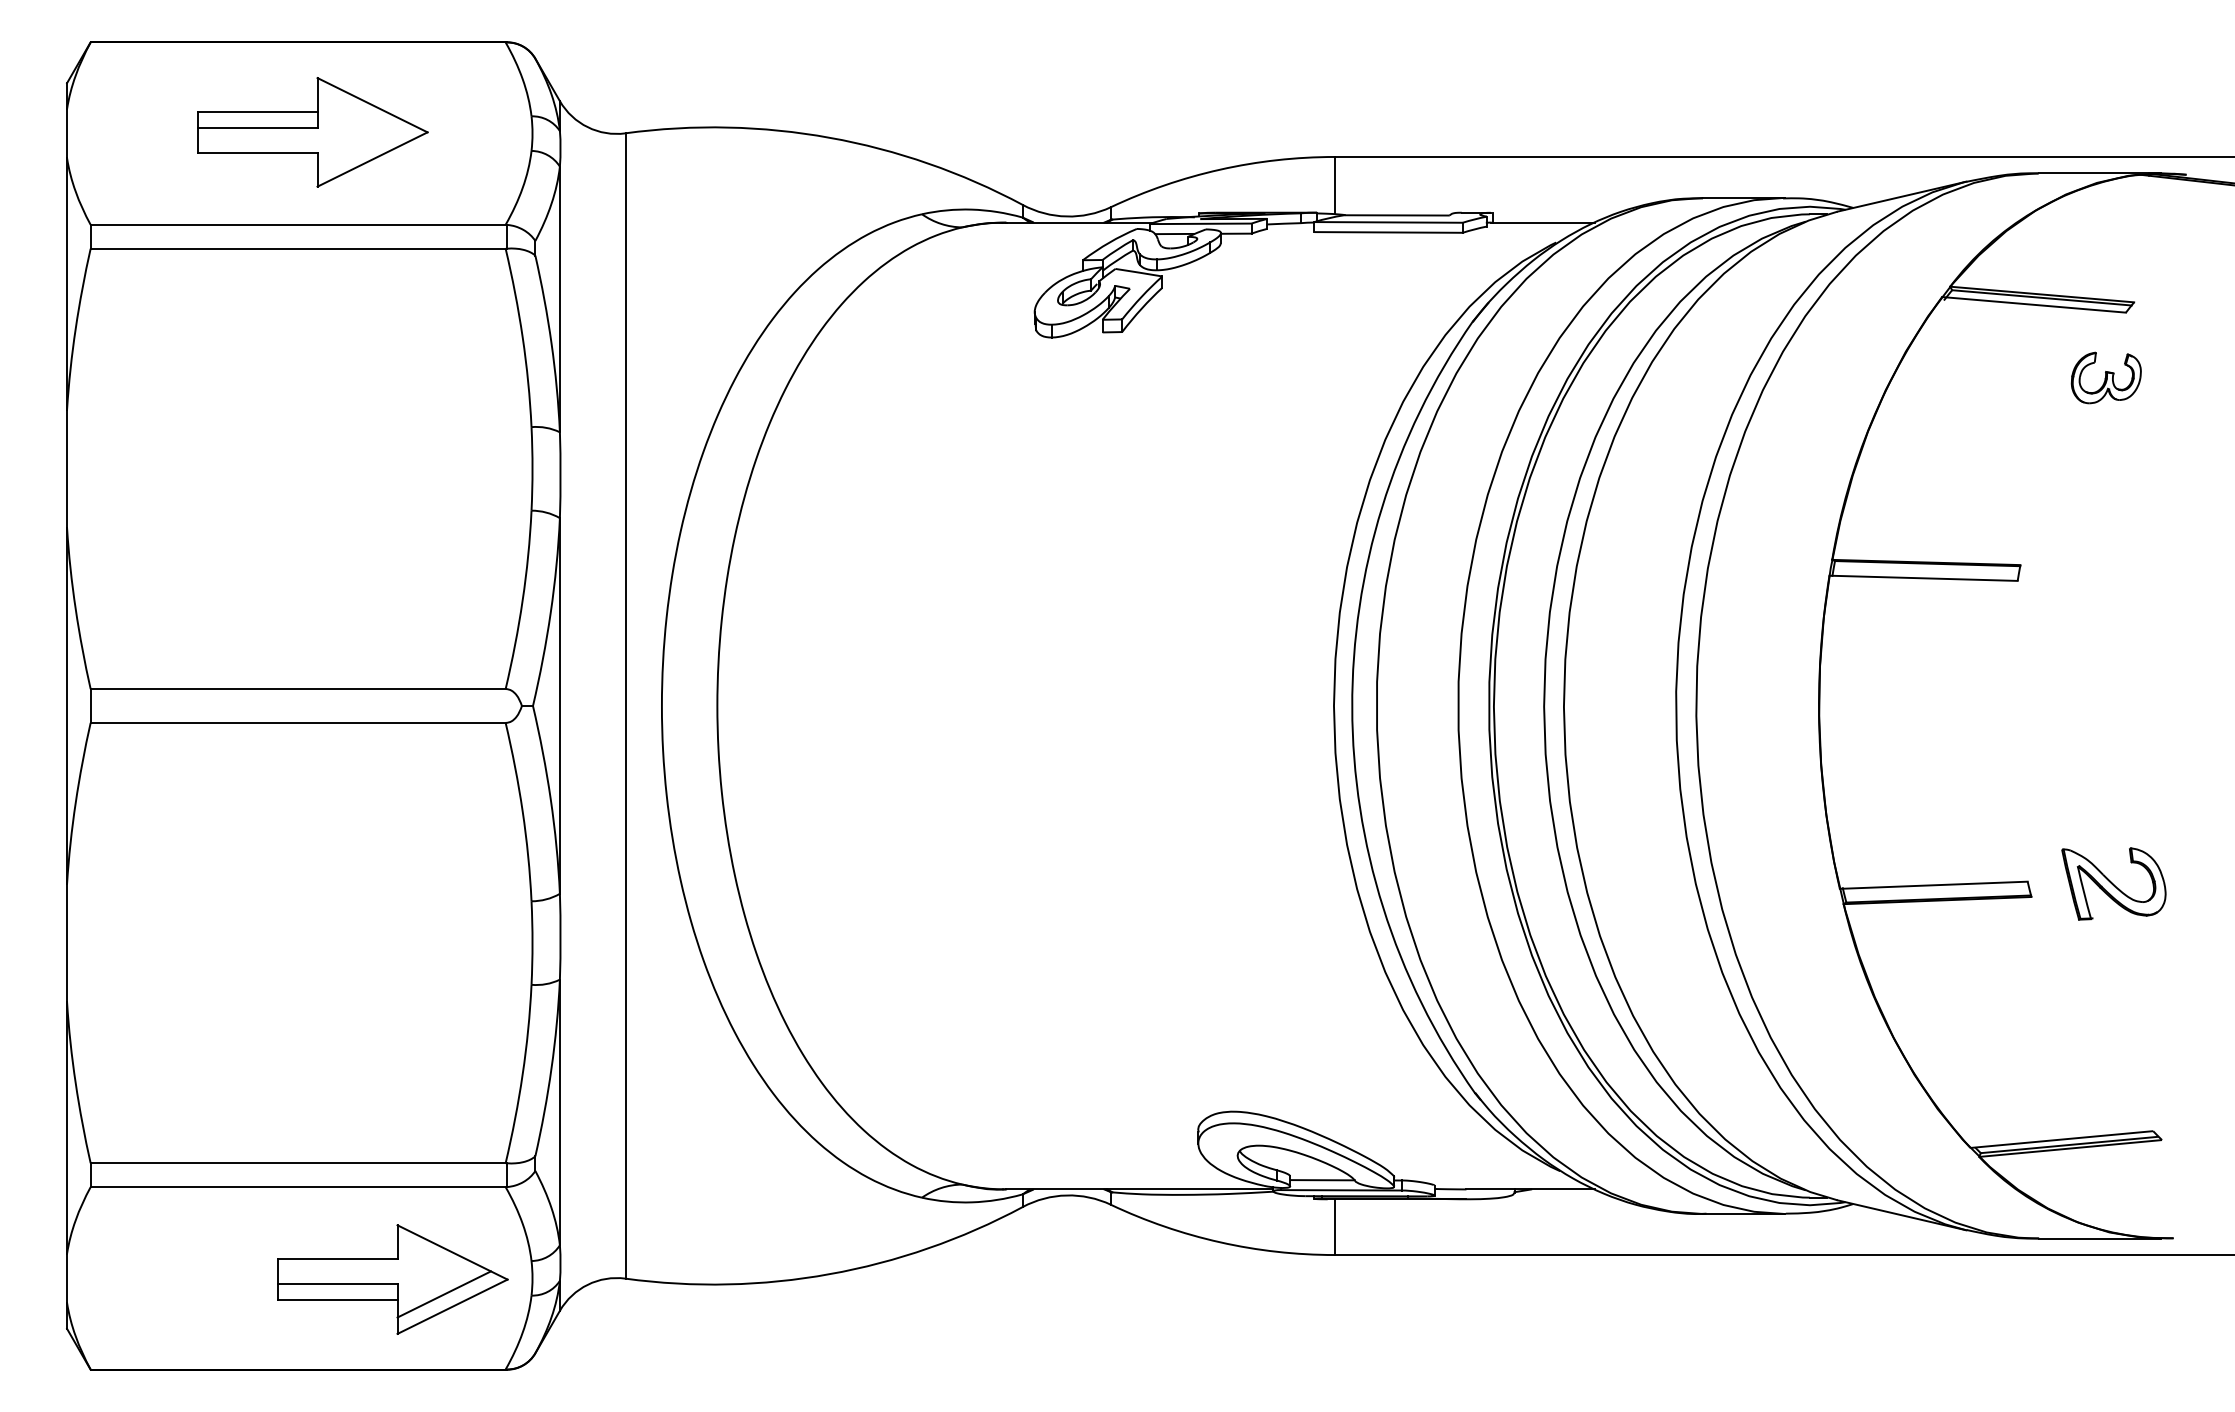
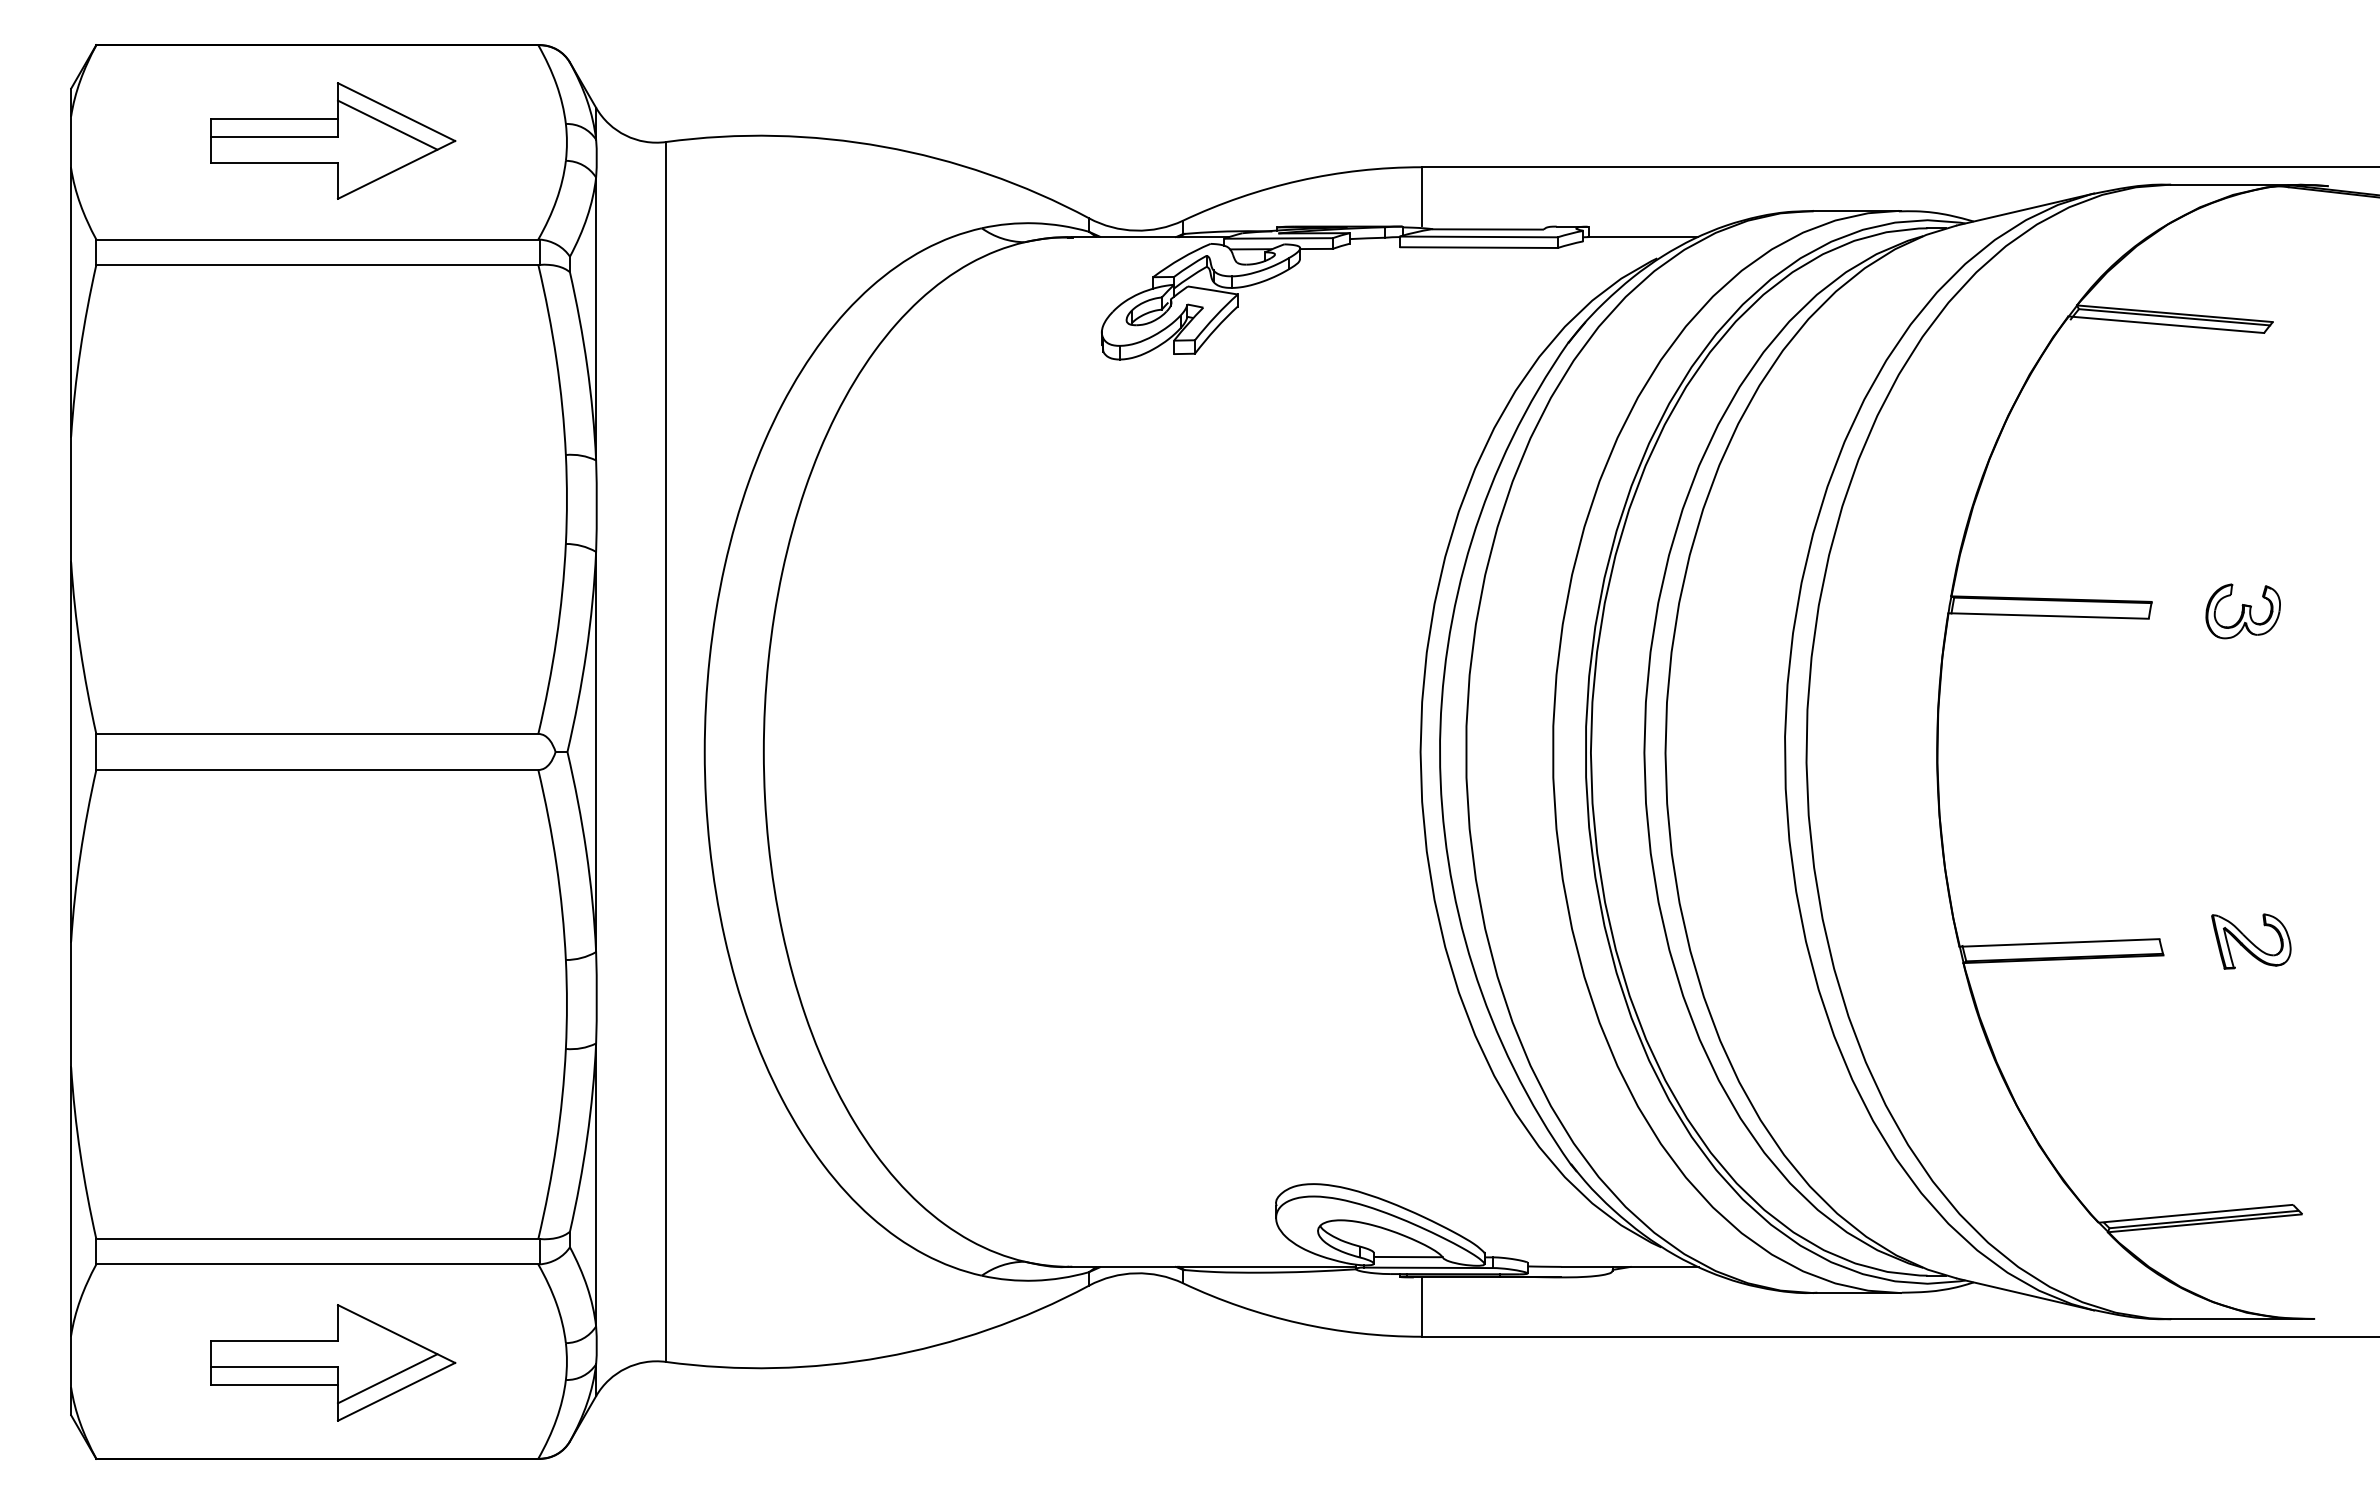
line: (363, 117) -> (386, 125), added
part: (2105, 377) -> (2242, 610), moved
part: (2113, 883) -> (2250, 941), size x0.71
part: (392, 1279) -> (332, 1362), moved

